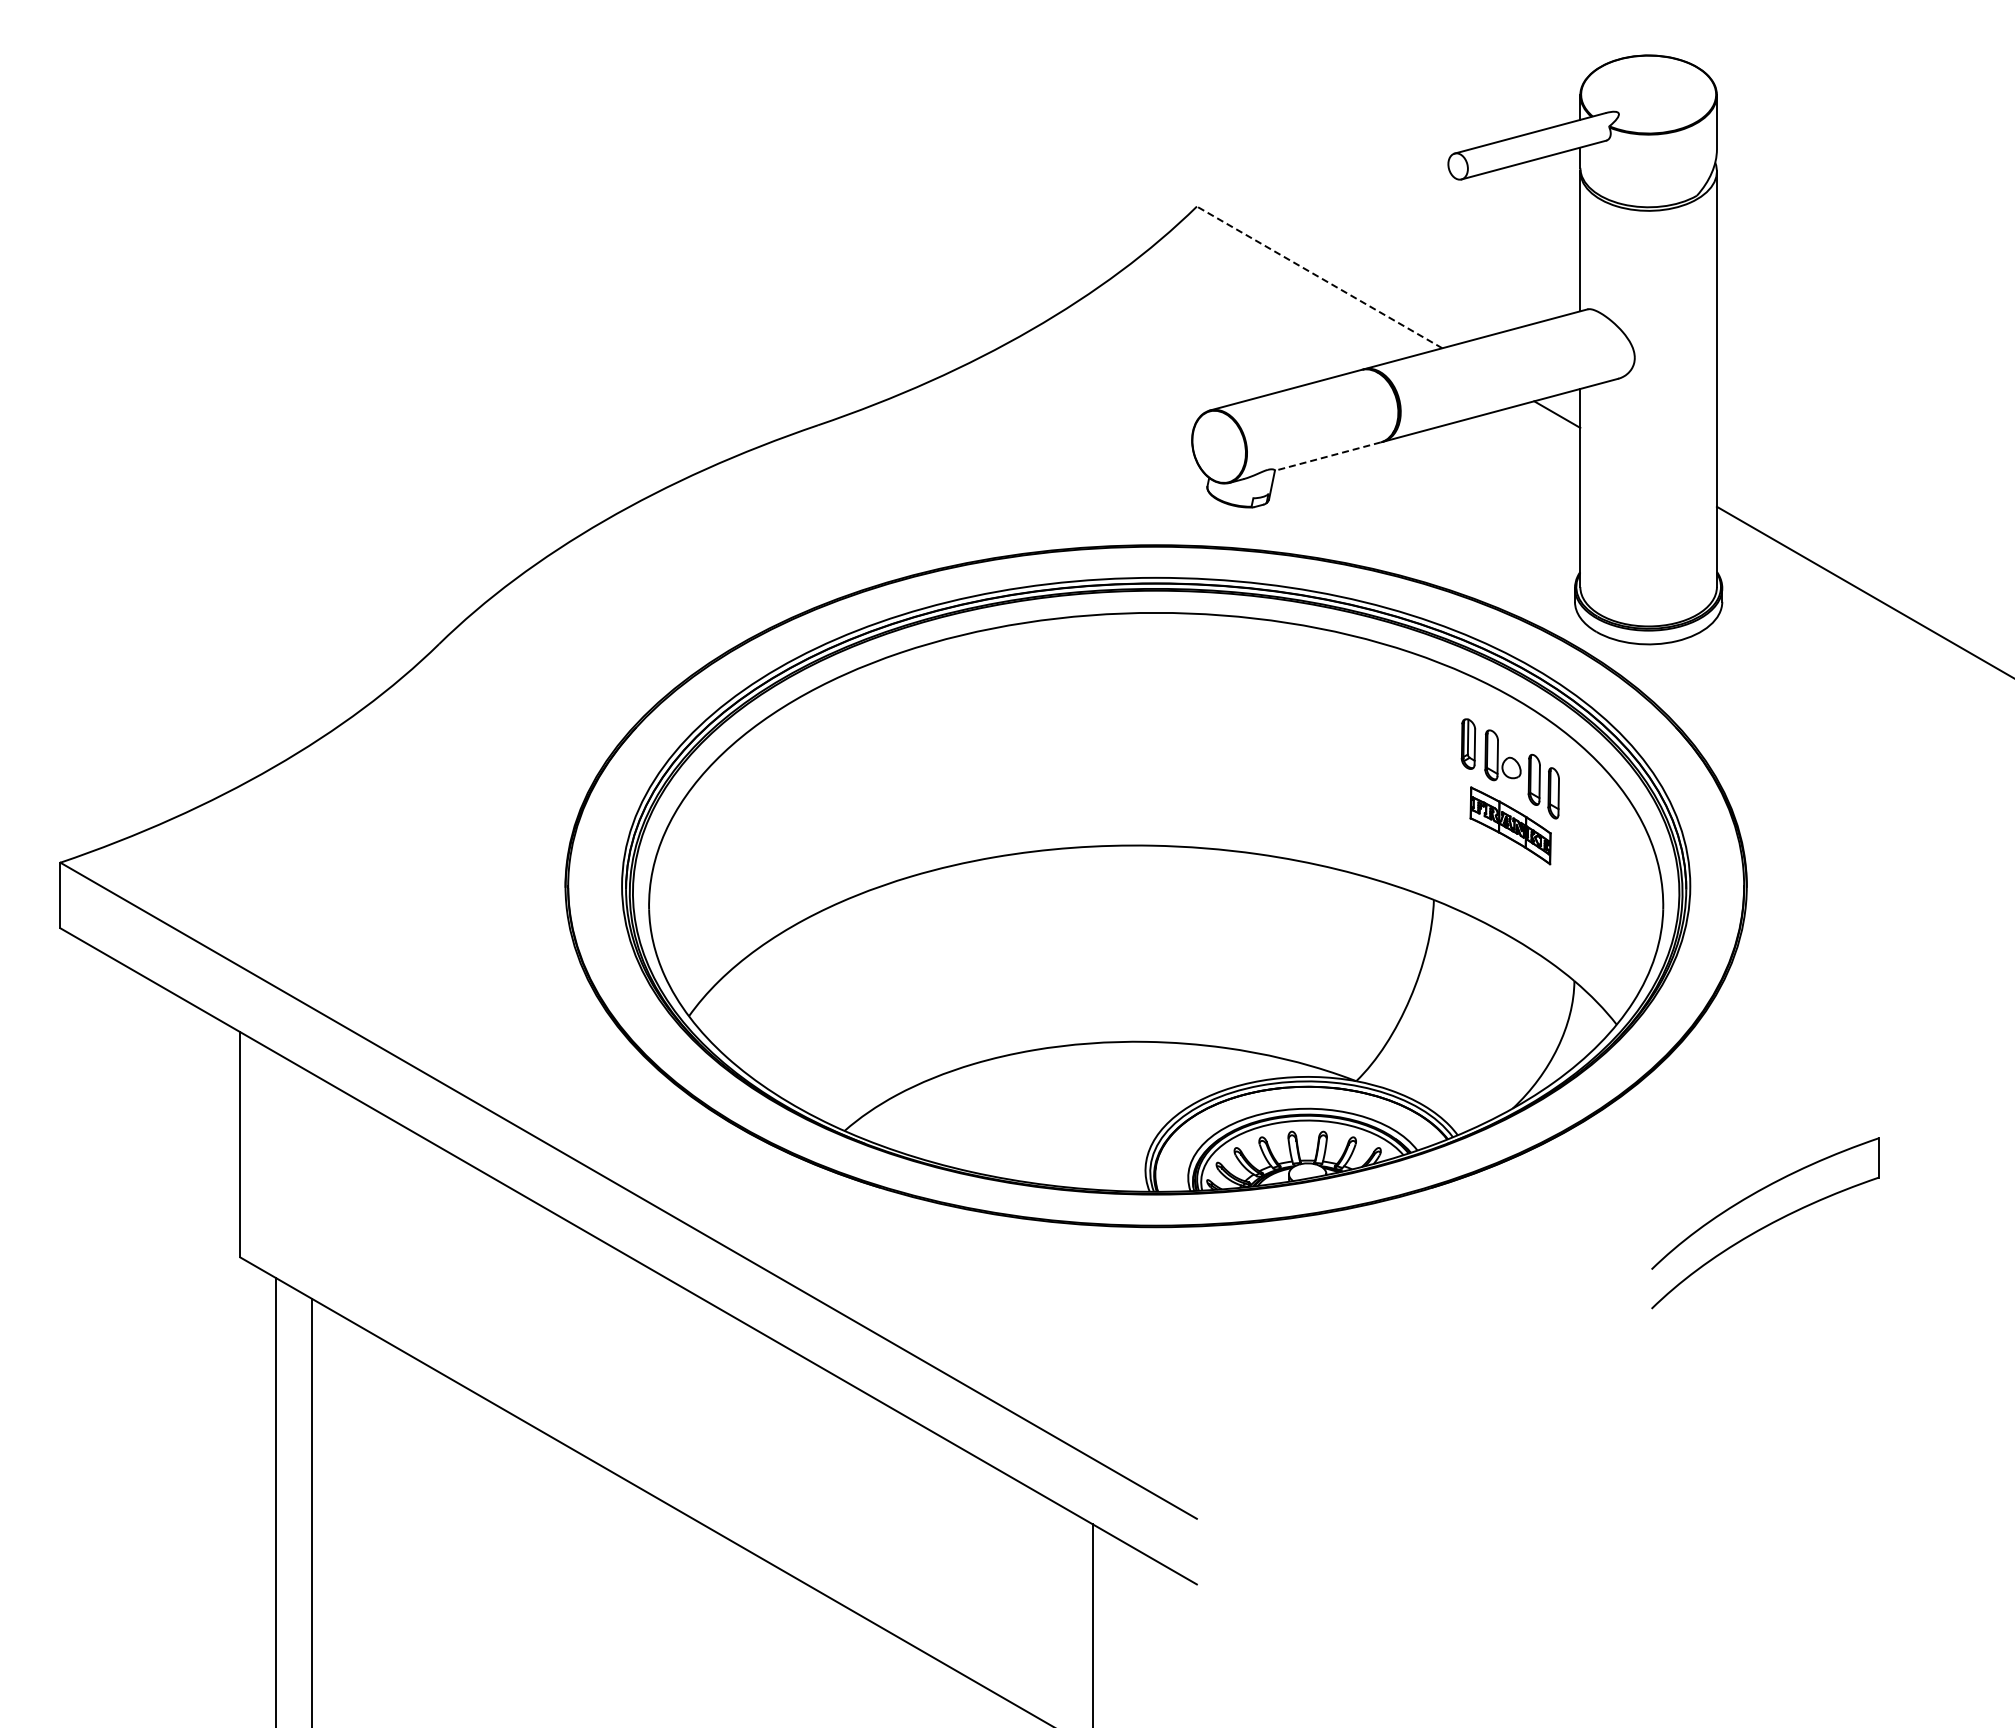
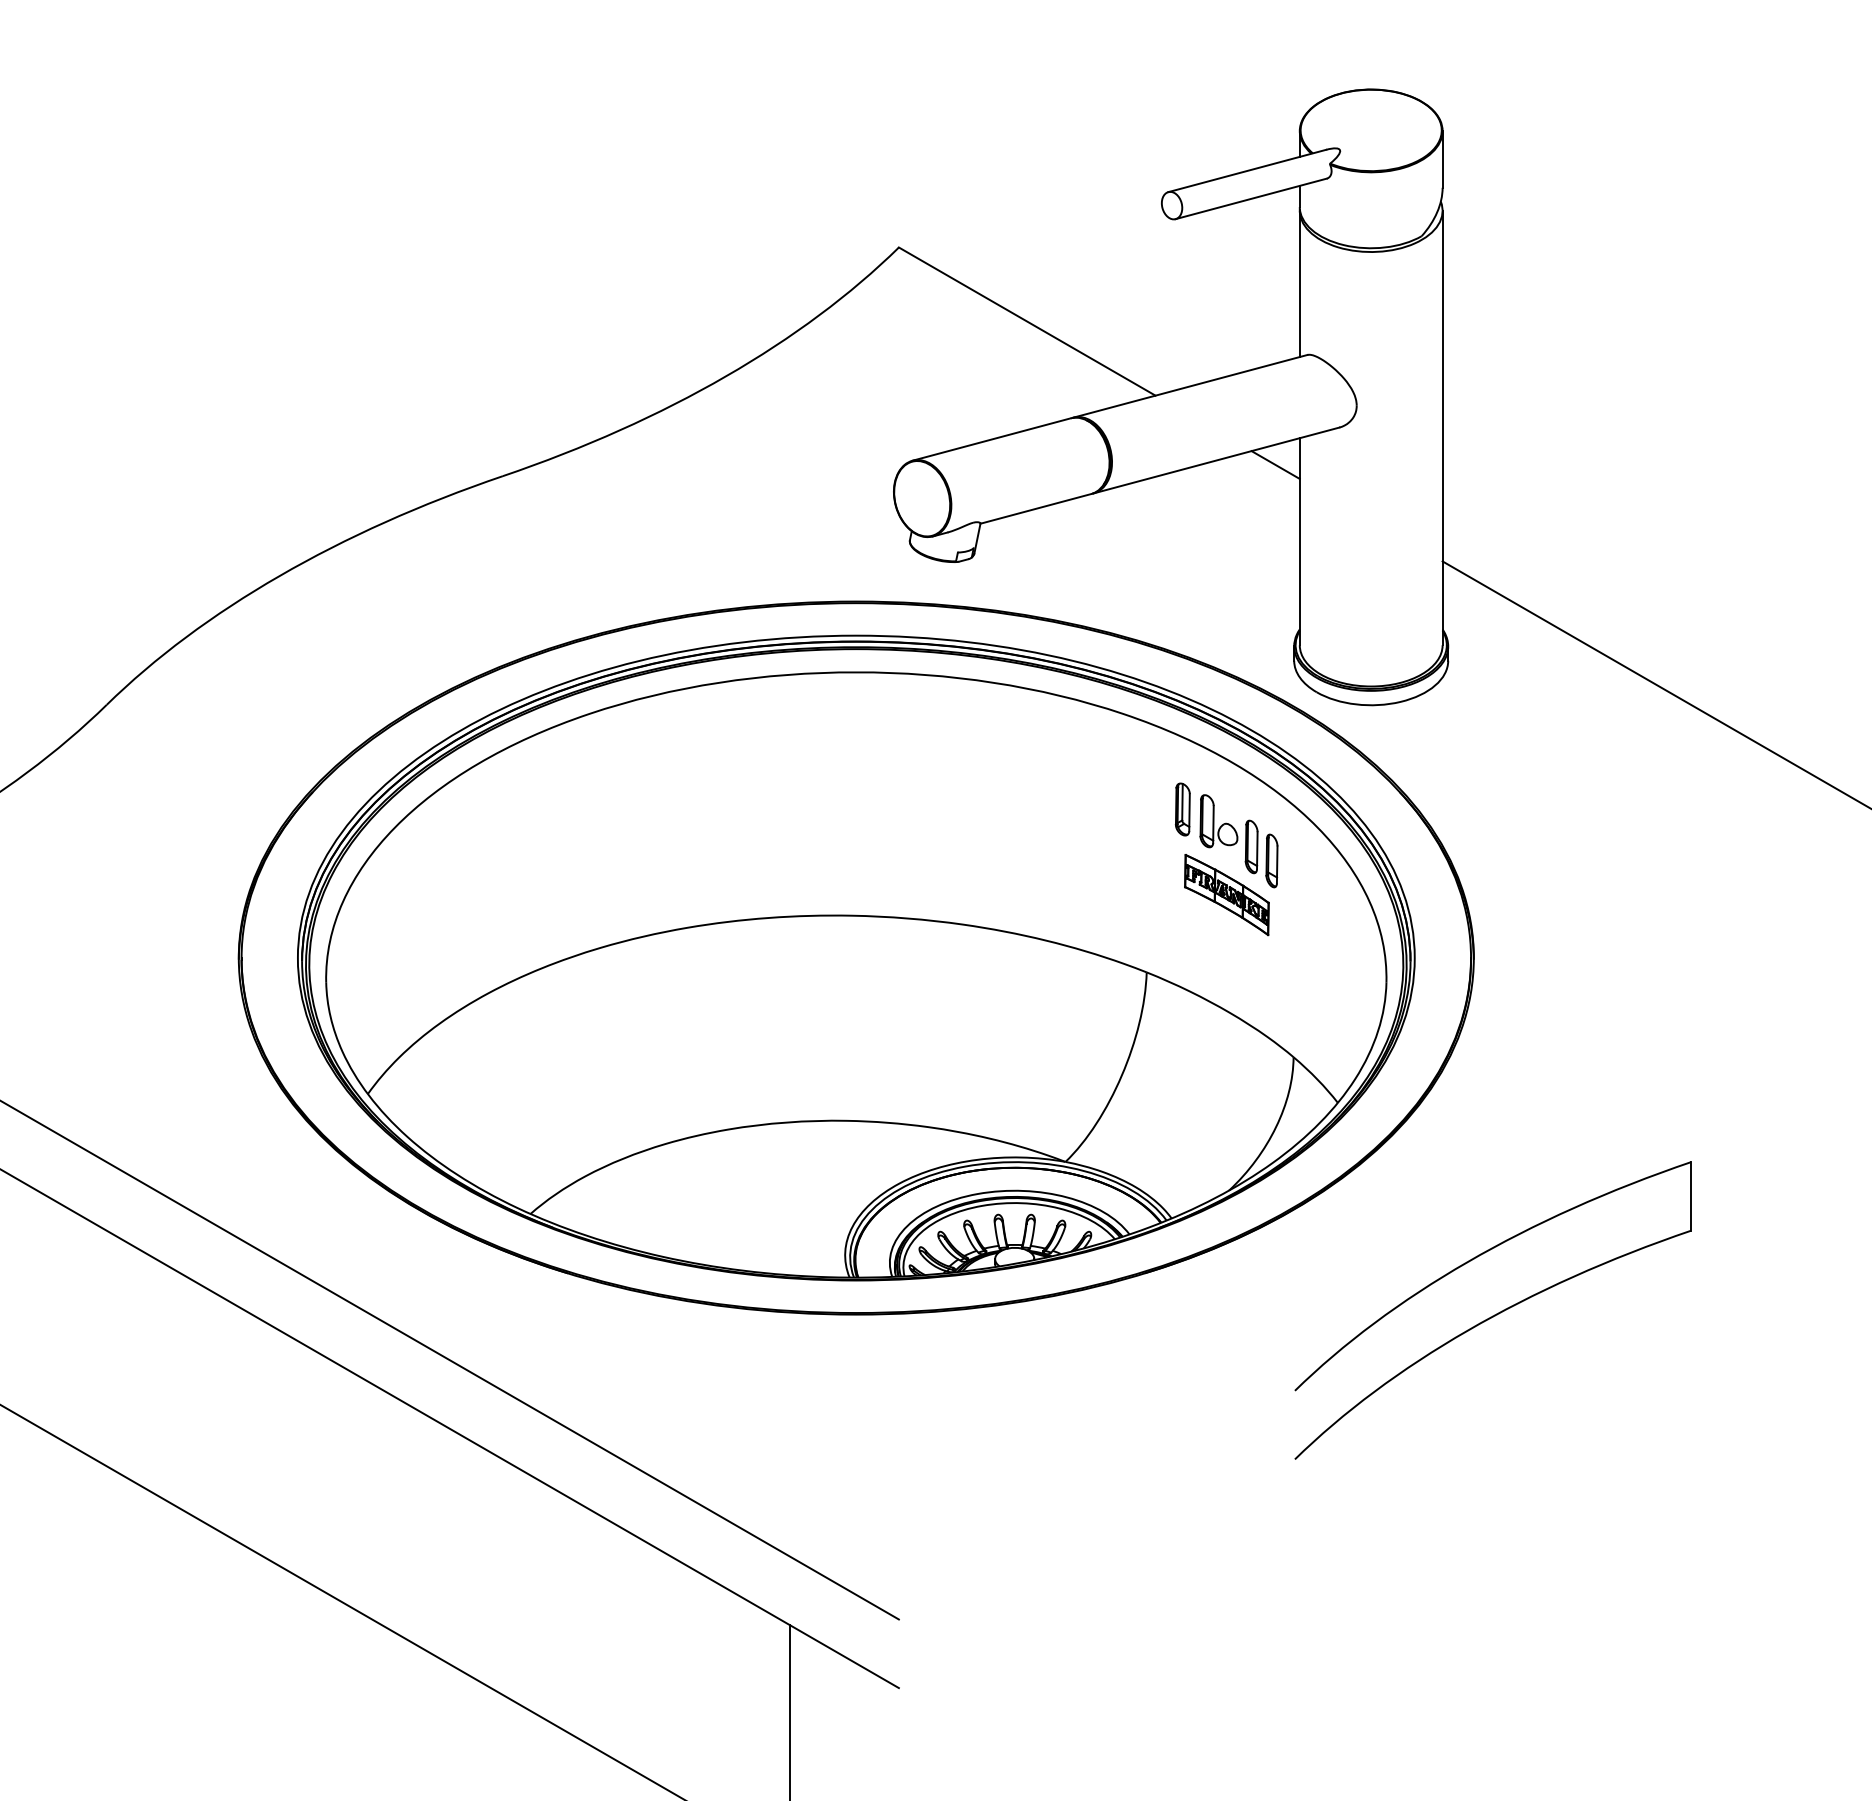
line: (1319, 277) -> (1027, 321), dashed -> solid
line: (1327, 456) -> (1035, 508), dashed -> solid
part: (1765, 1223) -> (1493, 1310), size x1.67

